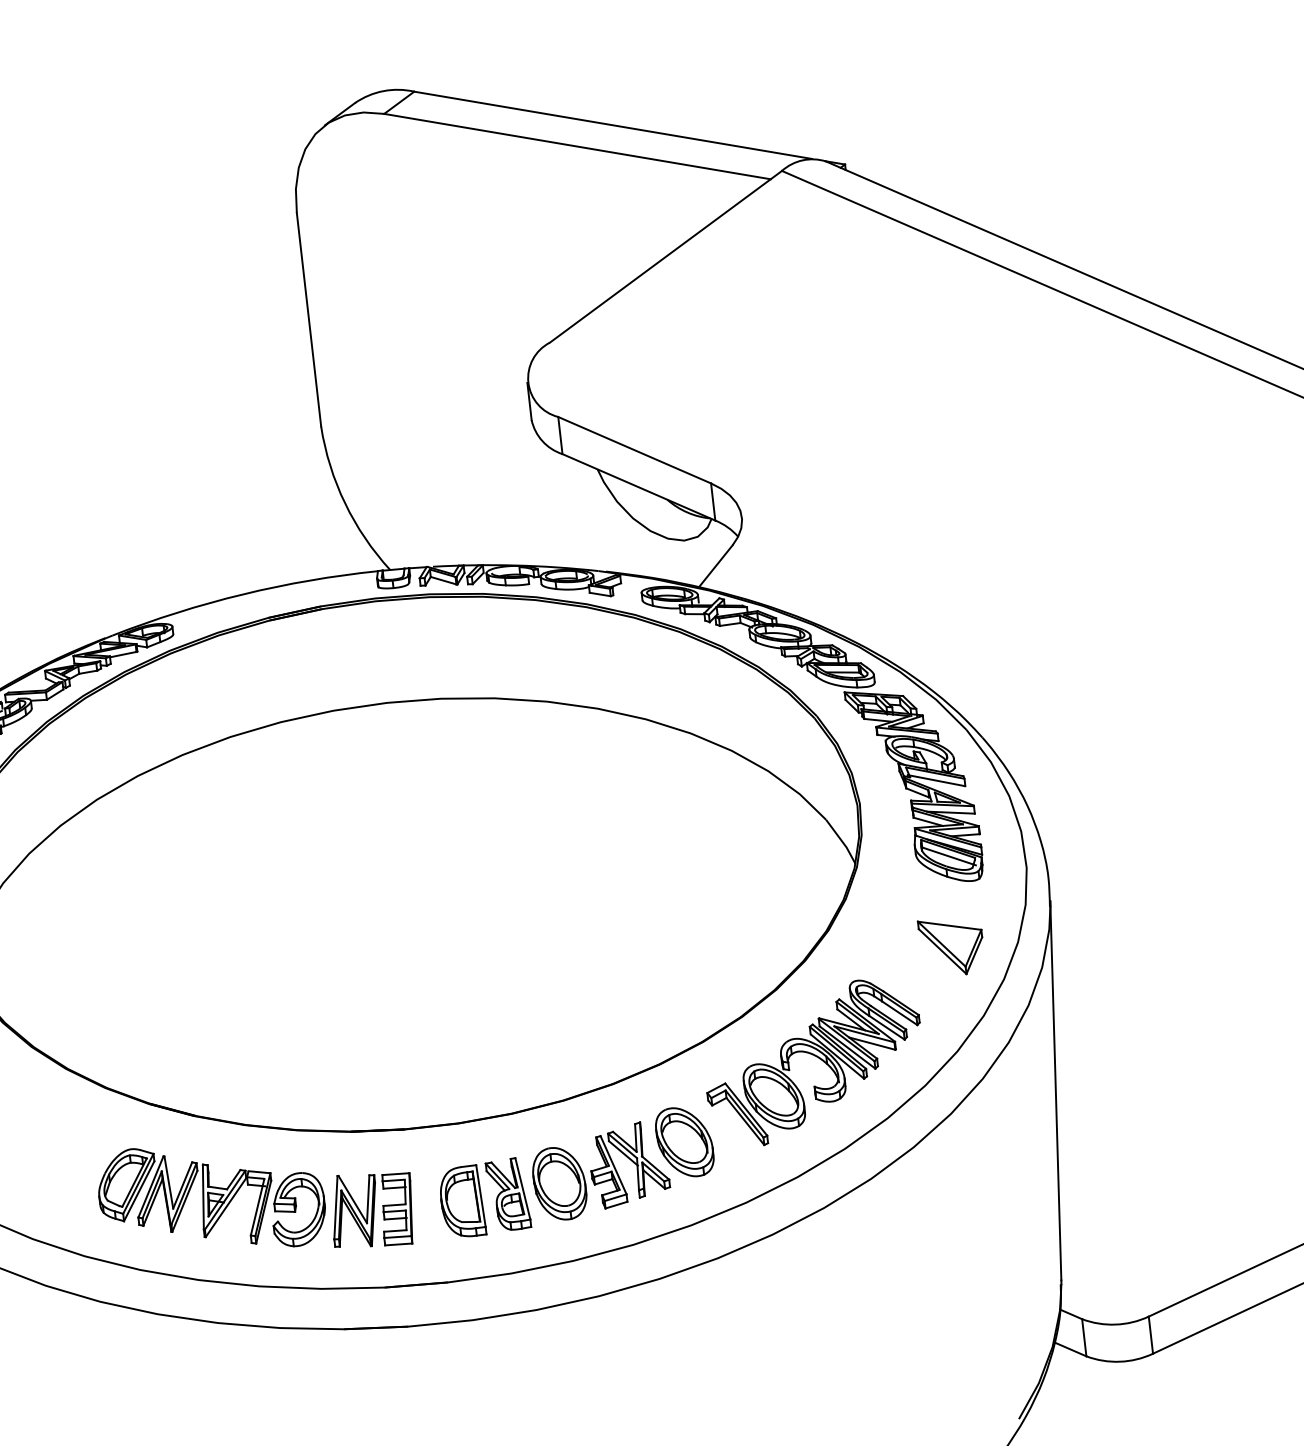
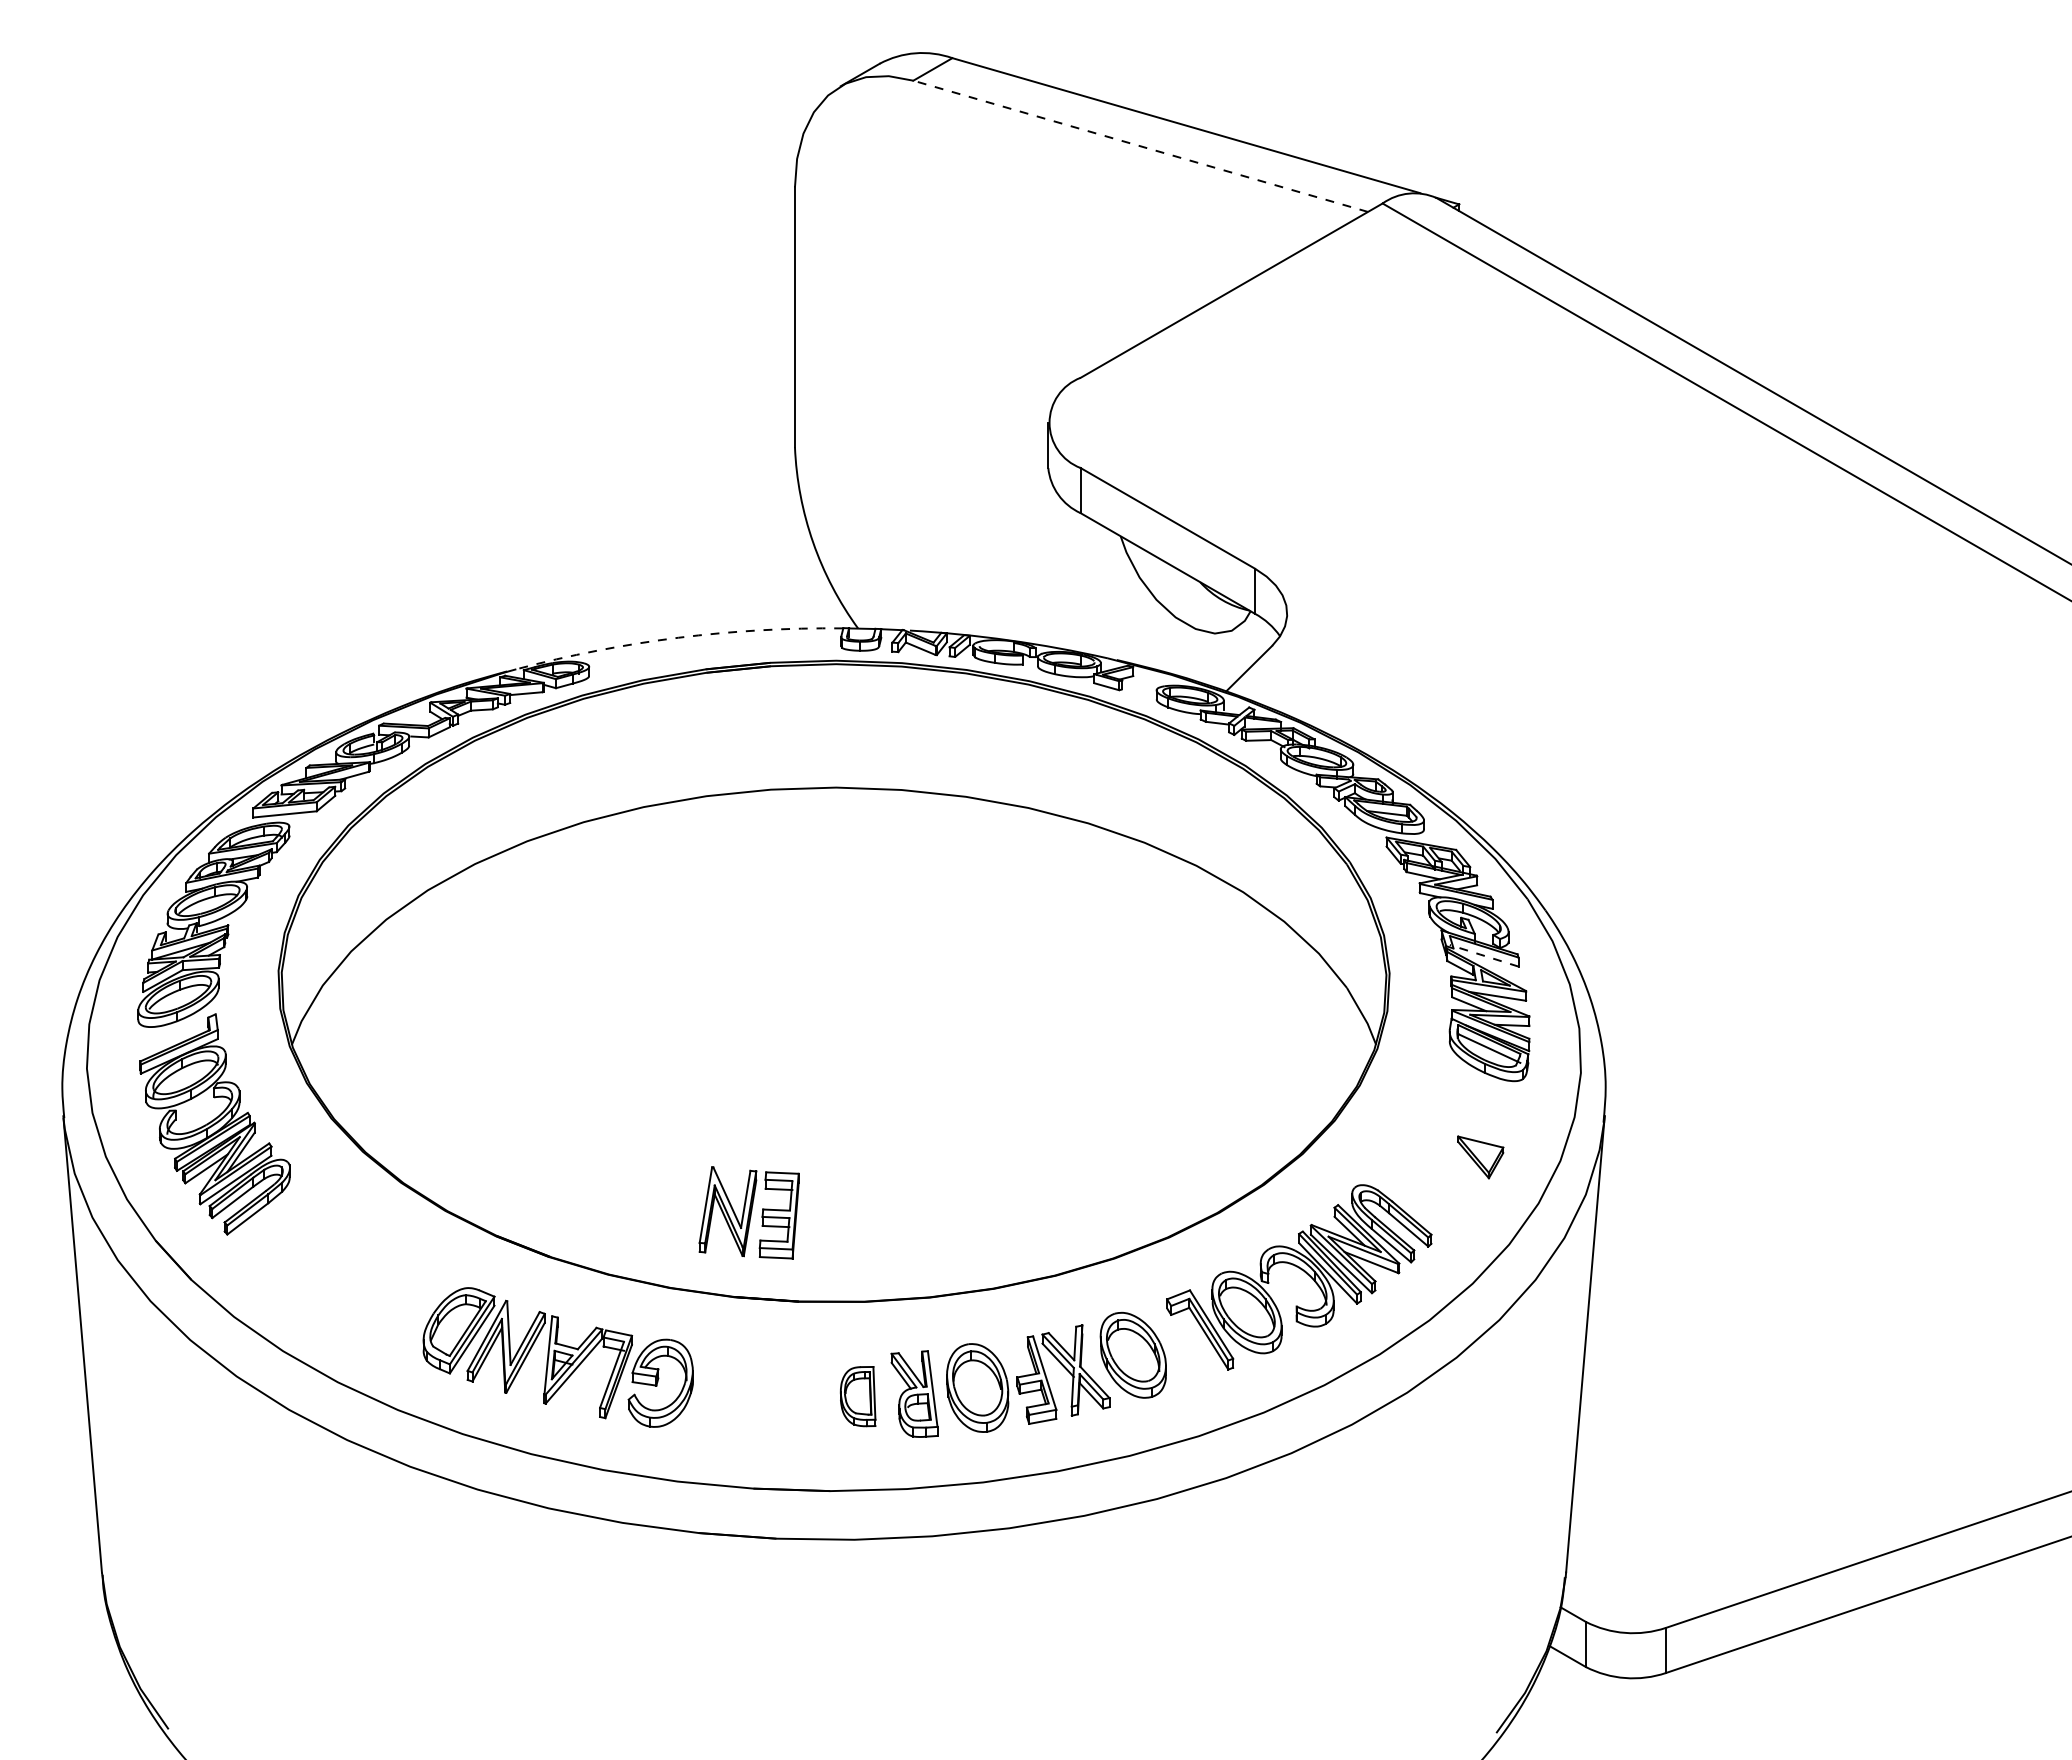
line: (577, 146) -> (1140, 146), solid -> dashed
arc: (243, 594) -> (678, 637), solid -> dashed
line: (935, 780) -> (1483, 955), solid -> dashed
part: (951, 946) -> (1480, 1157), size x0.6
part: (461, 1202) -> (857, 1396), size x0.7
part: (371, 1209) -> (748, 1212), moved

